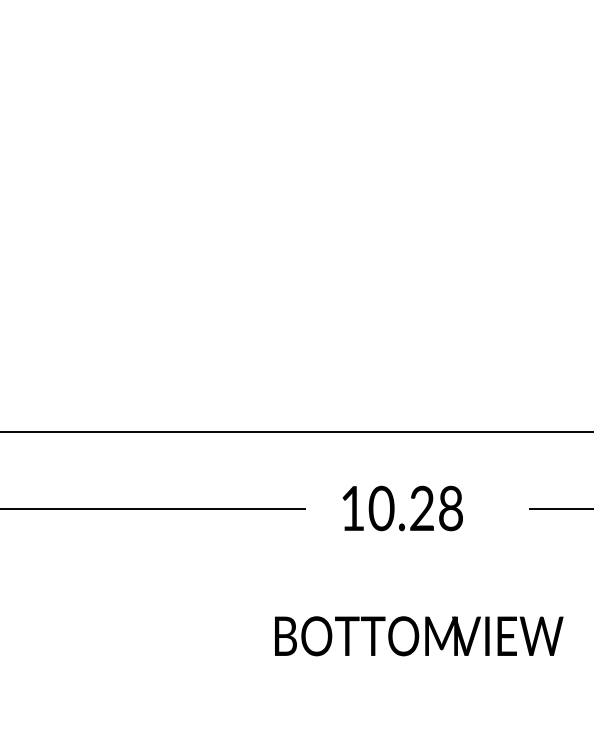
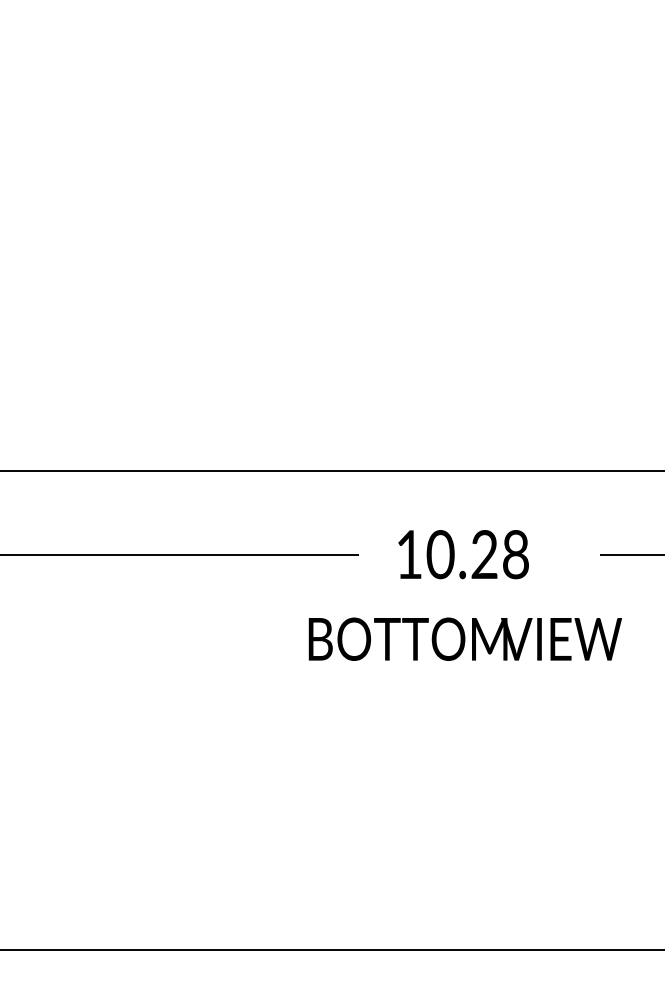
text: (418, 635) -> (464, 638), moved

